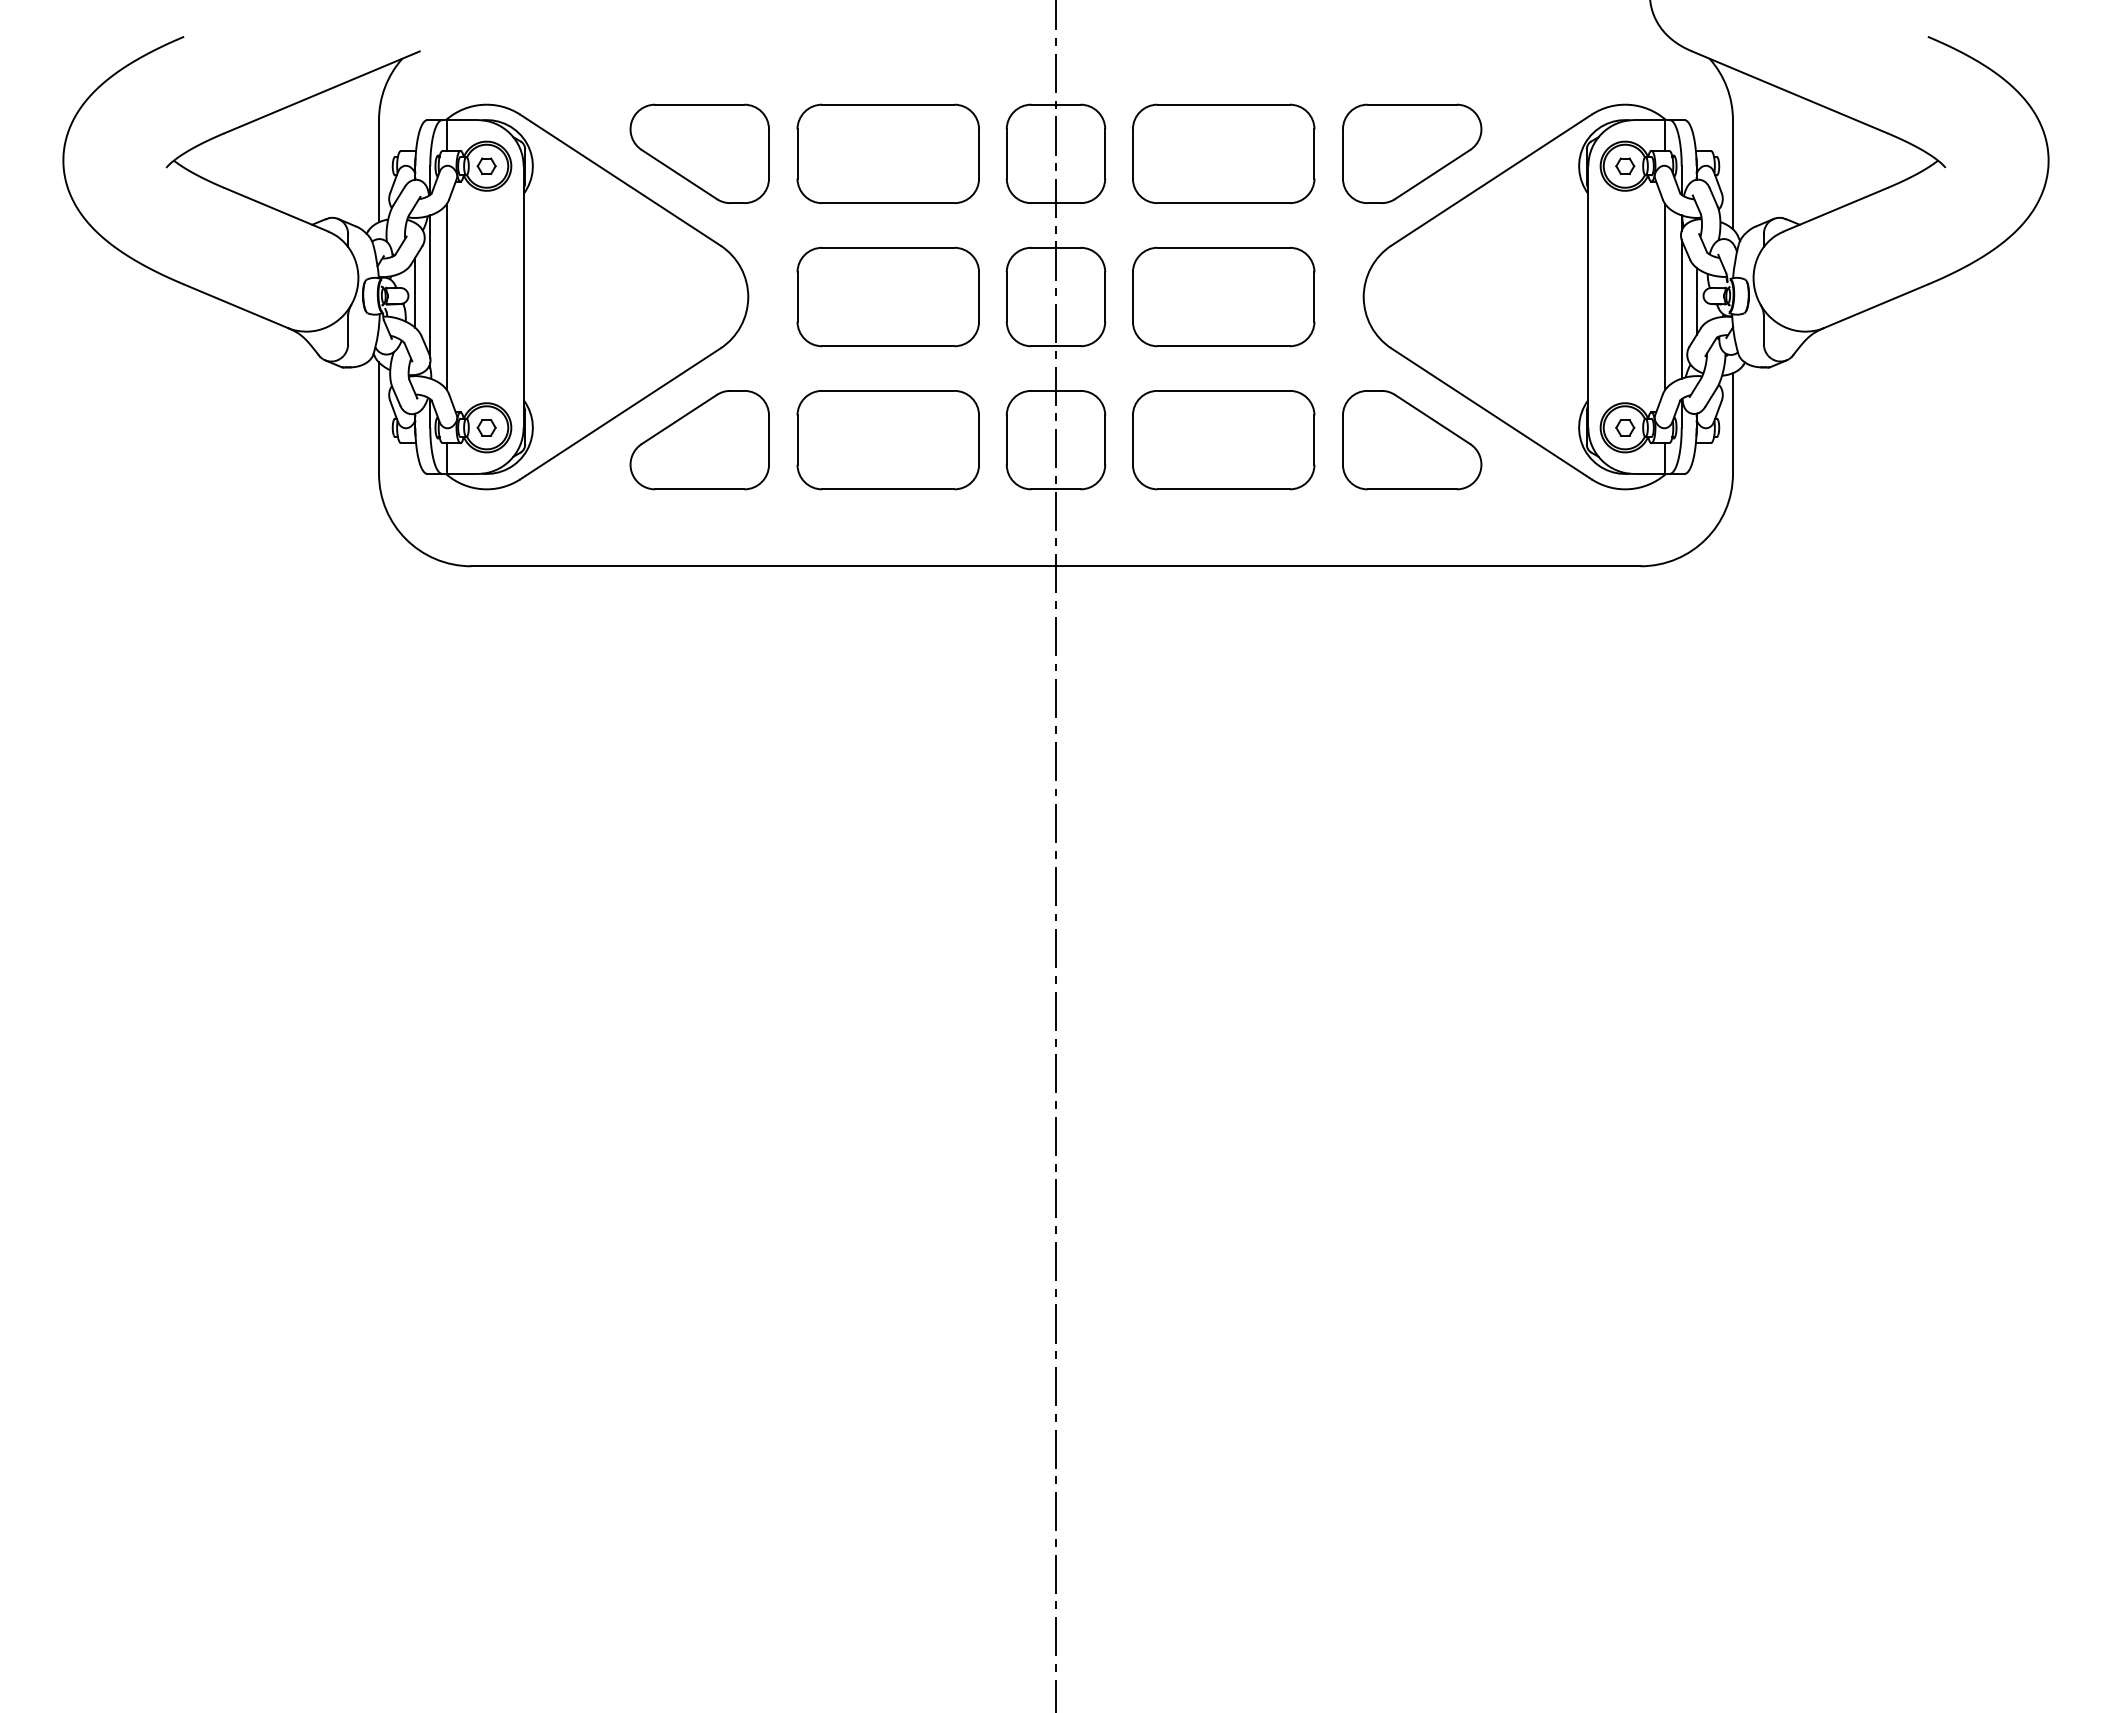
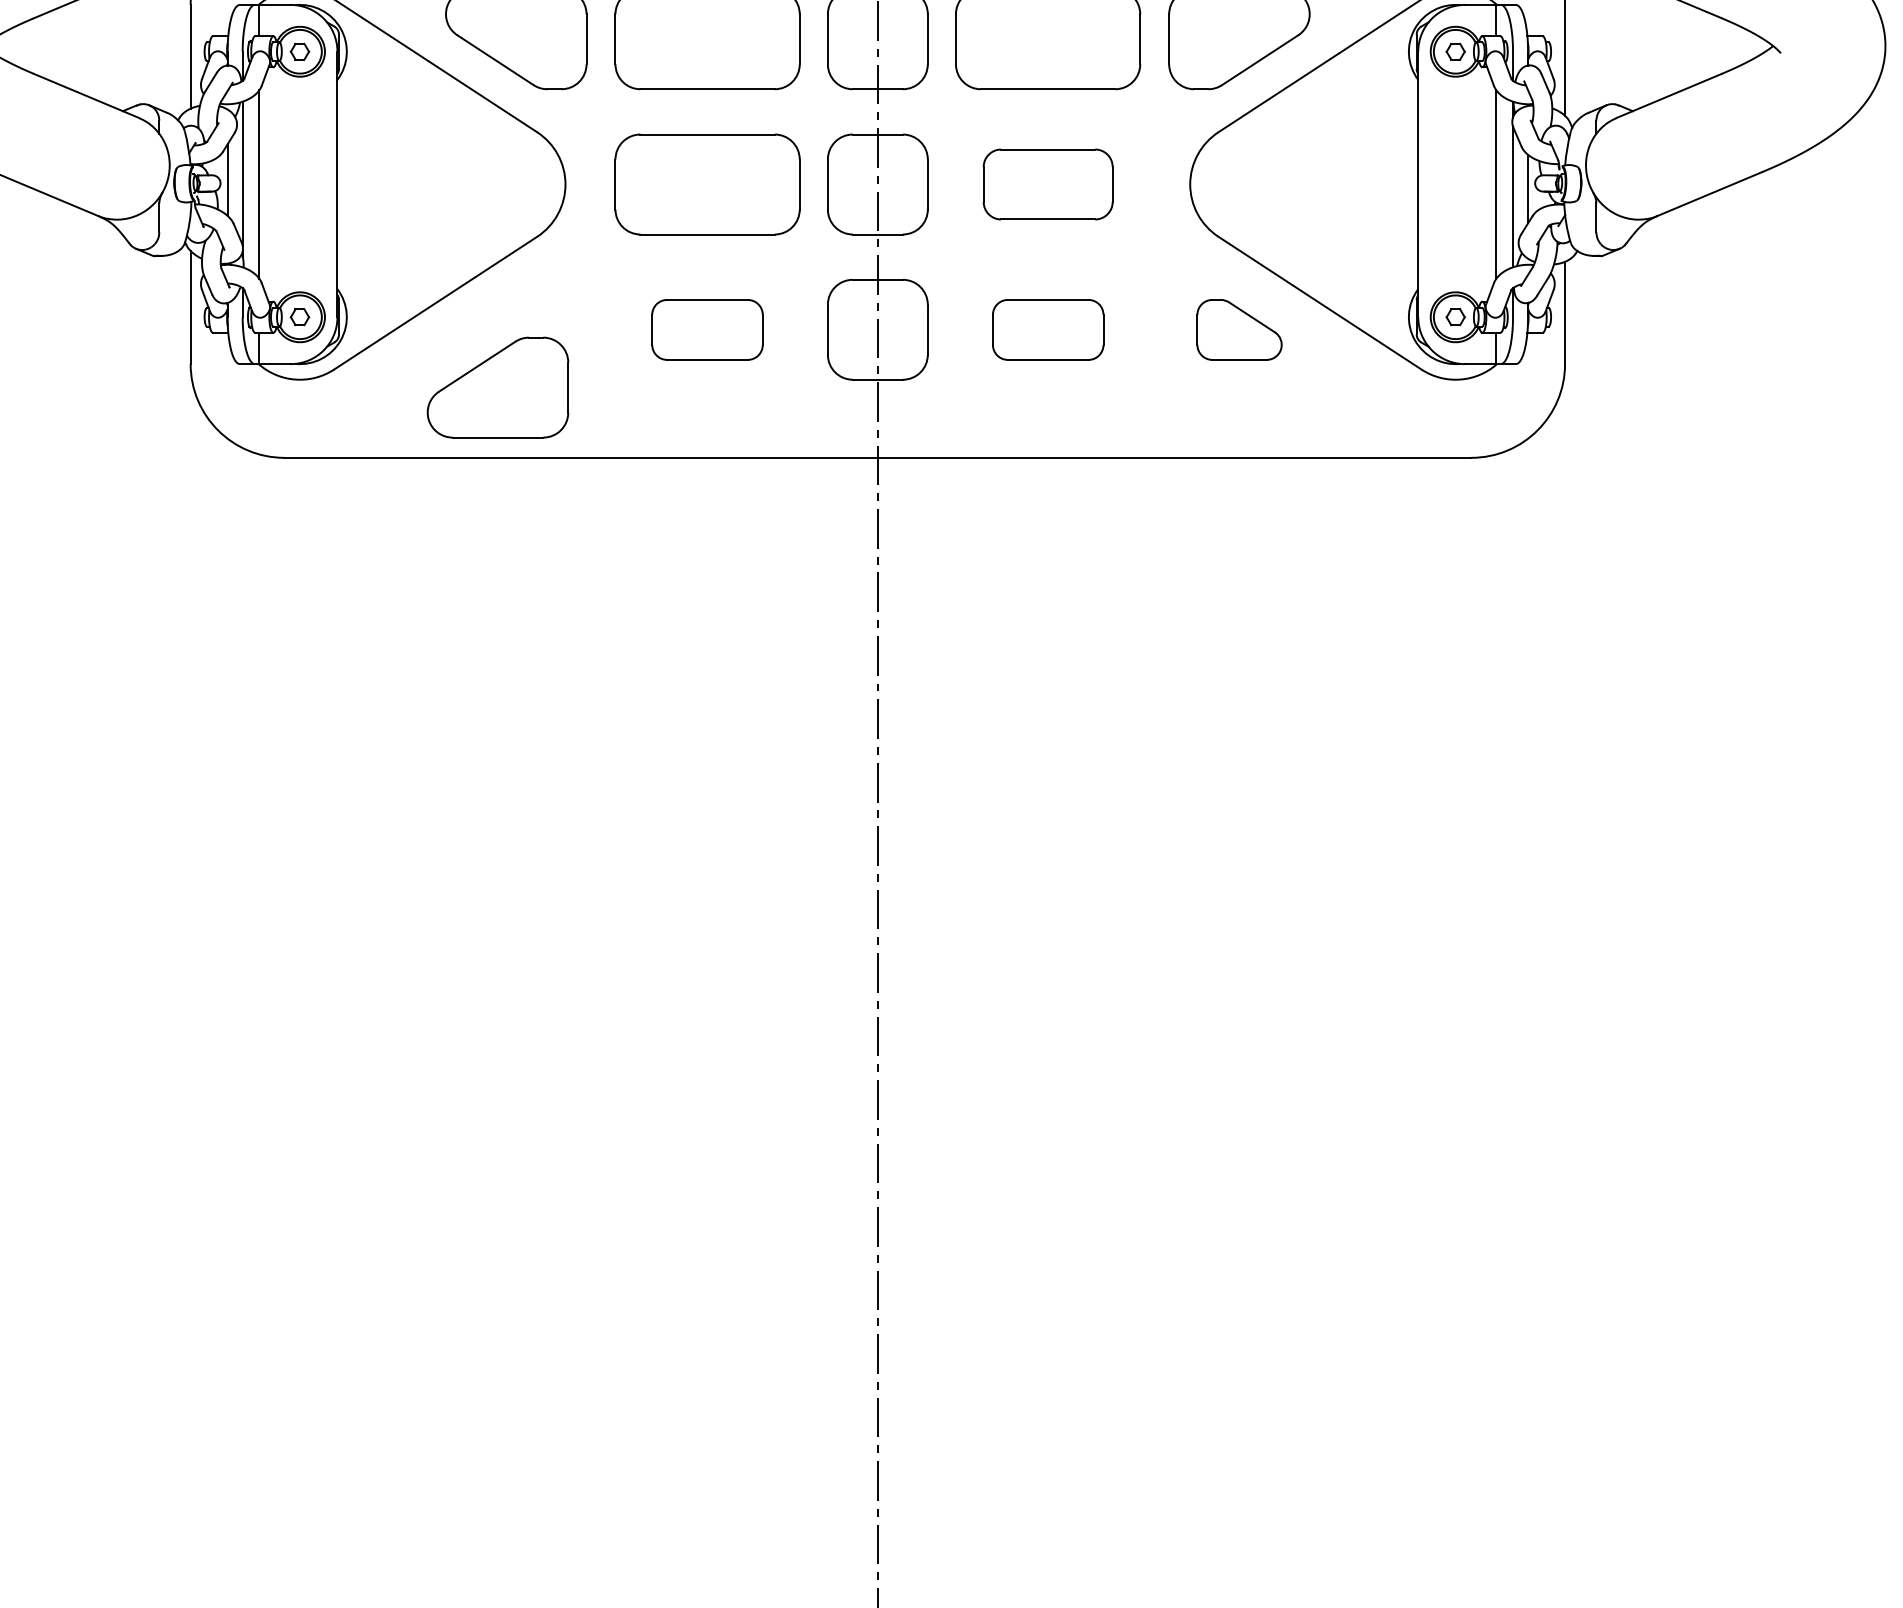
part: (1223, 296) -> (1047, 183), size x0.7
part: (699, 440) -> (497, 388), moved
part: (887, 440) -> (706, 330), size x0.6
part: (1223, 440) -> (1047, 330), size x0.6
part: (1412, 440) -> (1239, 330), size x0.6

